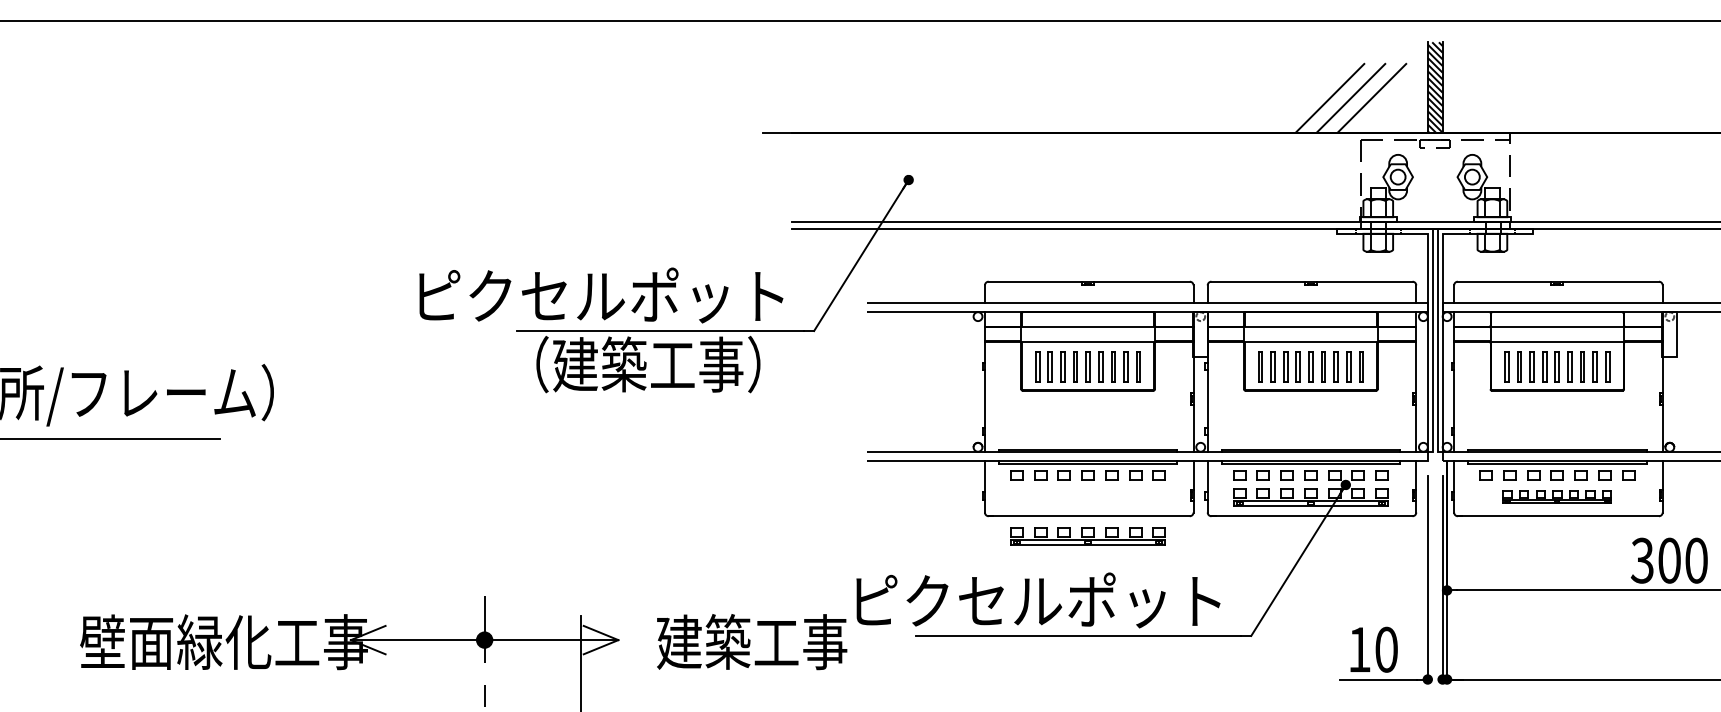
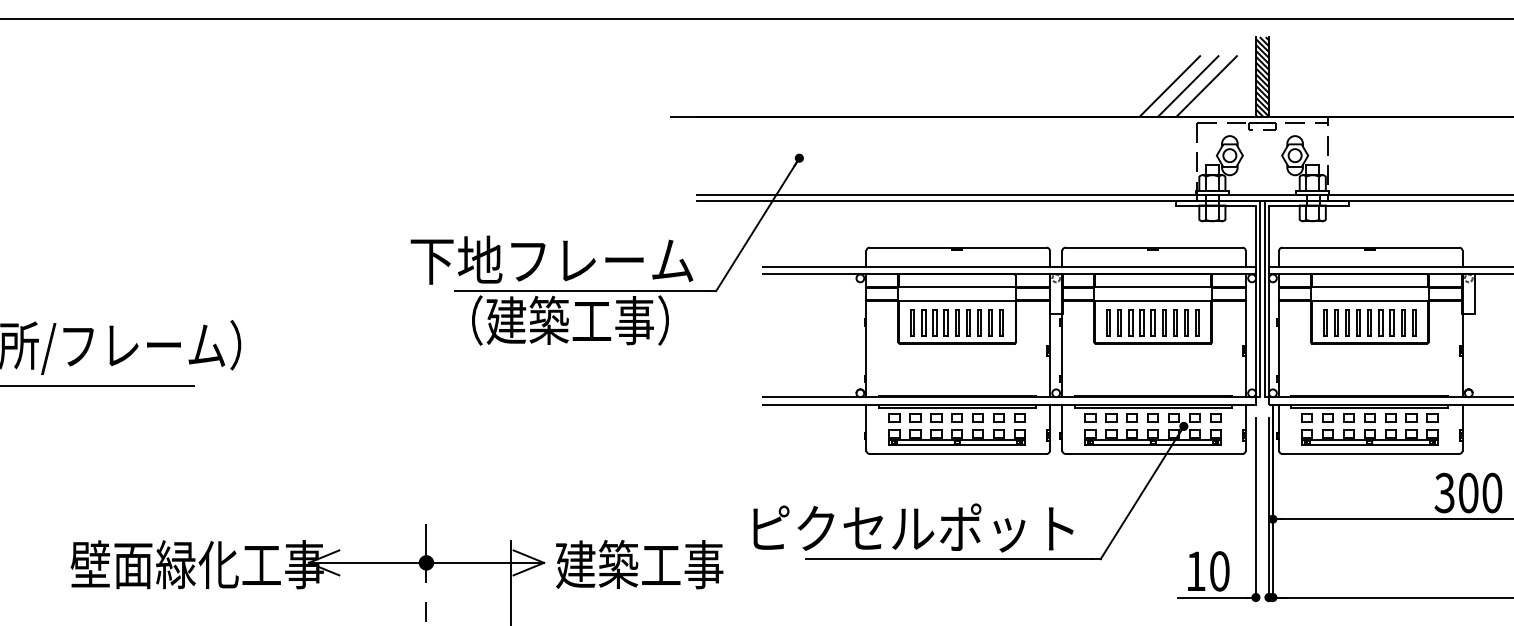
text: (603, 295) -> (530, 259), ピクセルポット -> 下地フレーム
part: (1557, 497) -> (1370, 437), size x1.43
part: (1087, 536) -> (956, 437), moved
text: (752, 642) -> (640, 564), moved

